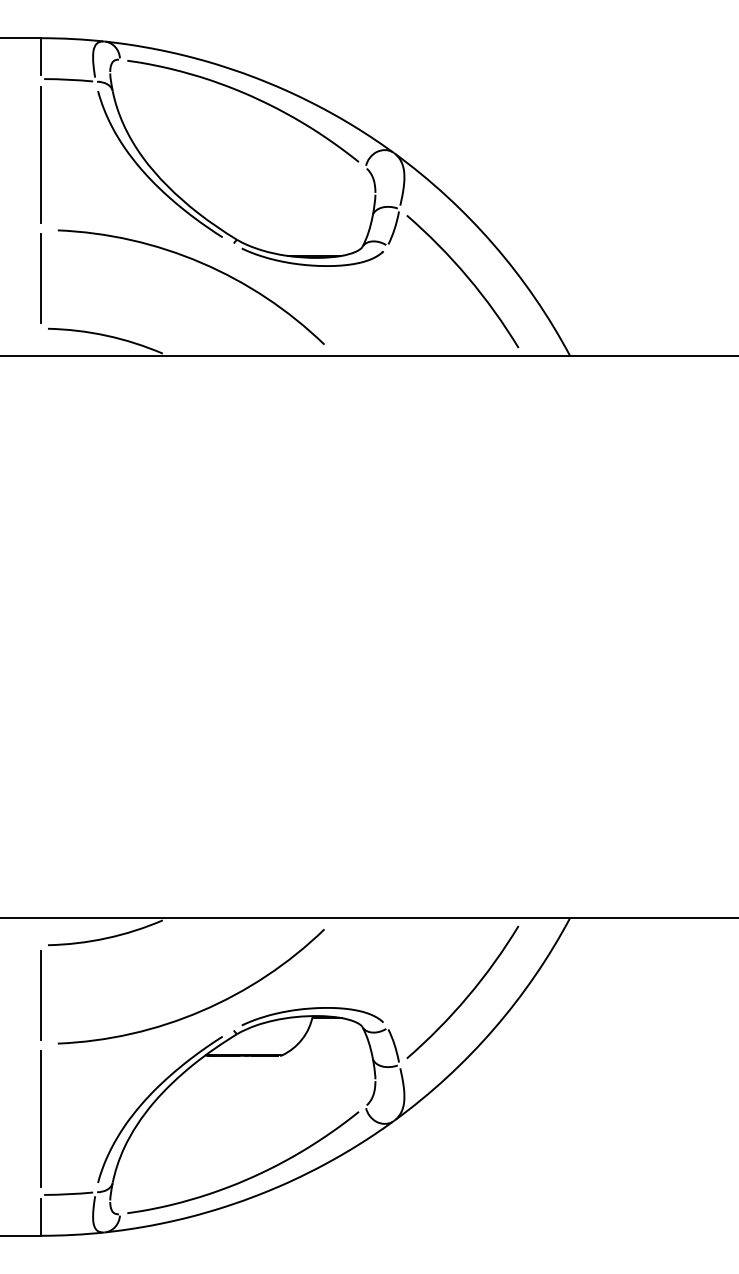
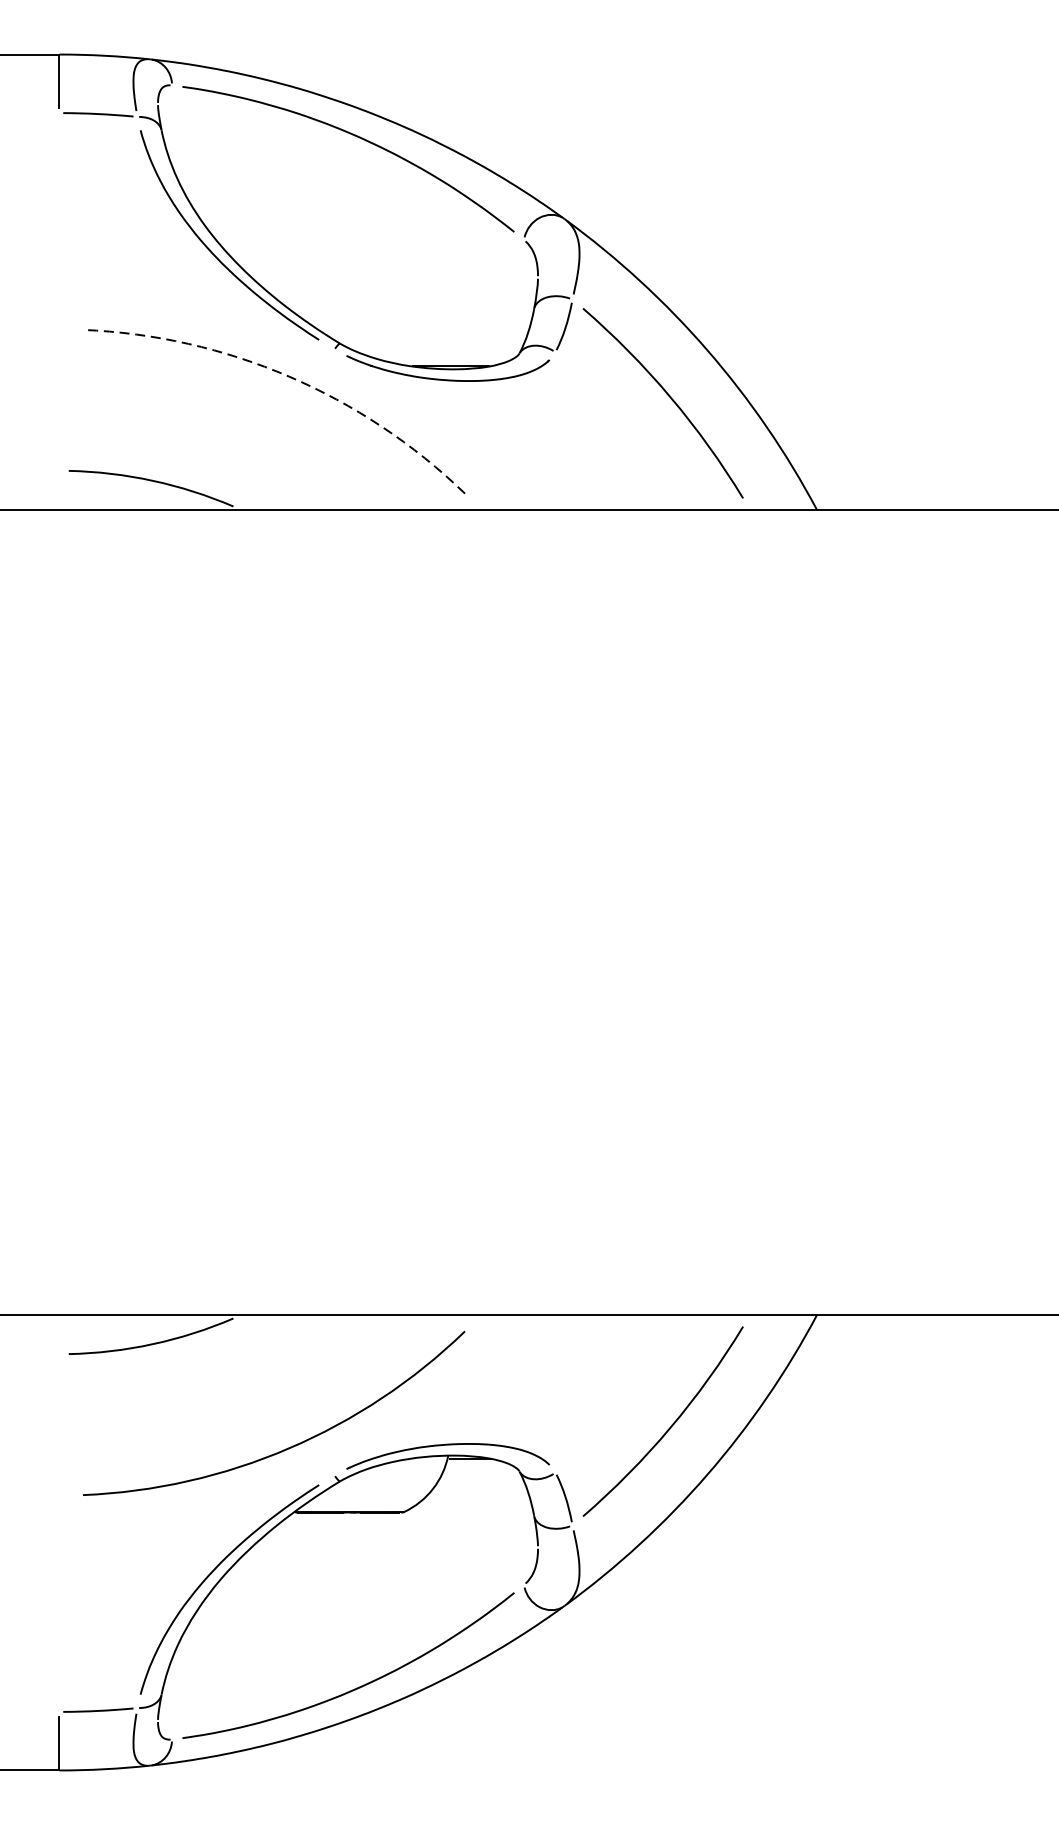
line: (41, 154) -> (59, 221), removed
arc: (201, 262) -> (288, 375), solid -> dashed
line: (41, 278) -> (59, 398), removed
line: (41, 995) -> (59, 1426), removed
line: (41, 1119) -> (59, 1603), removed

